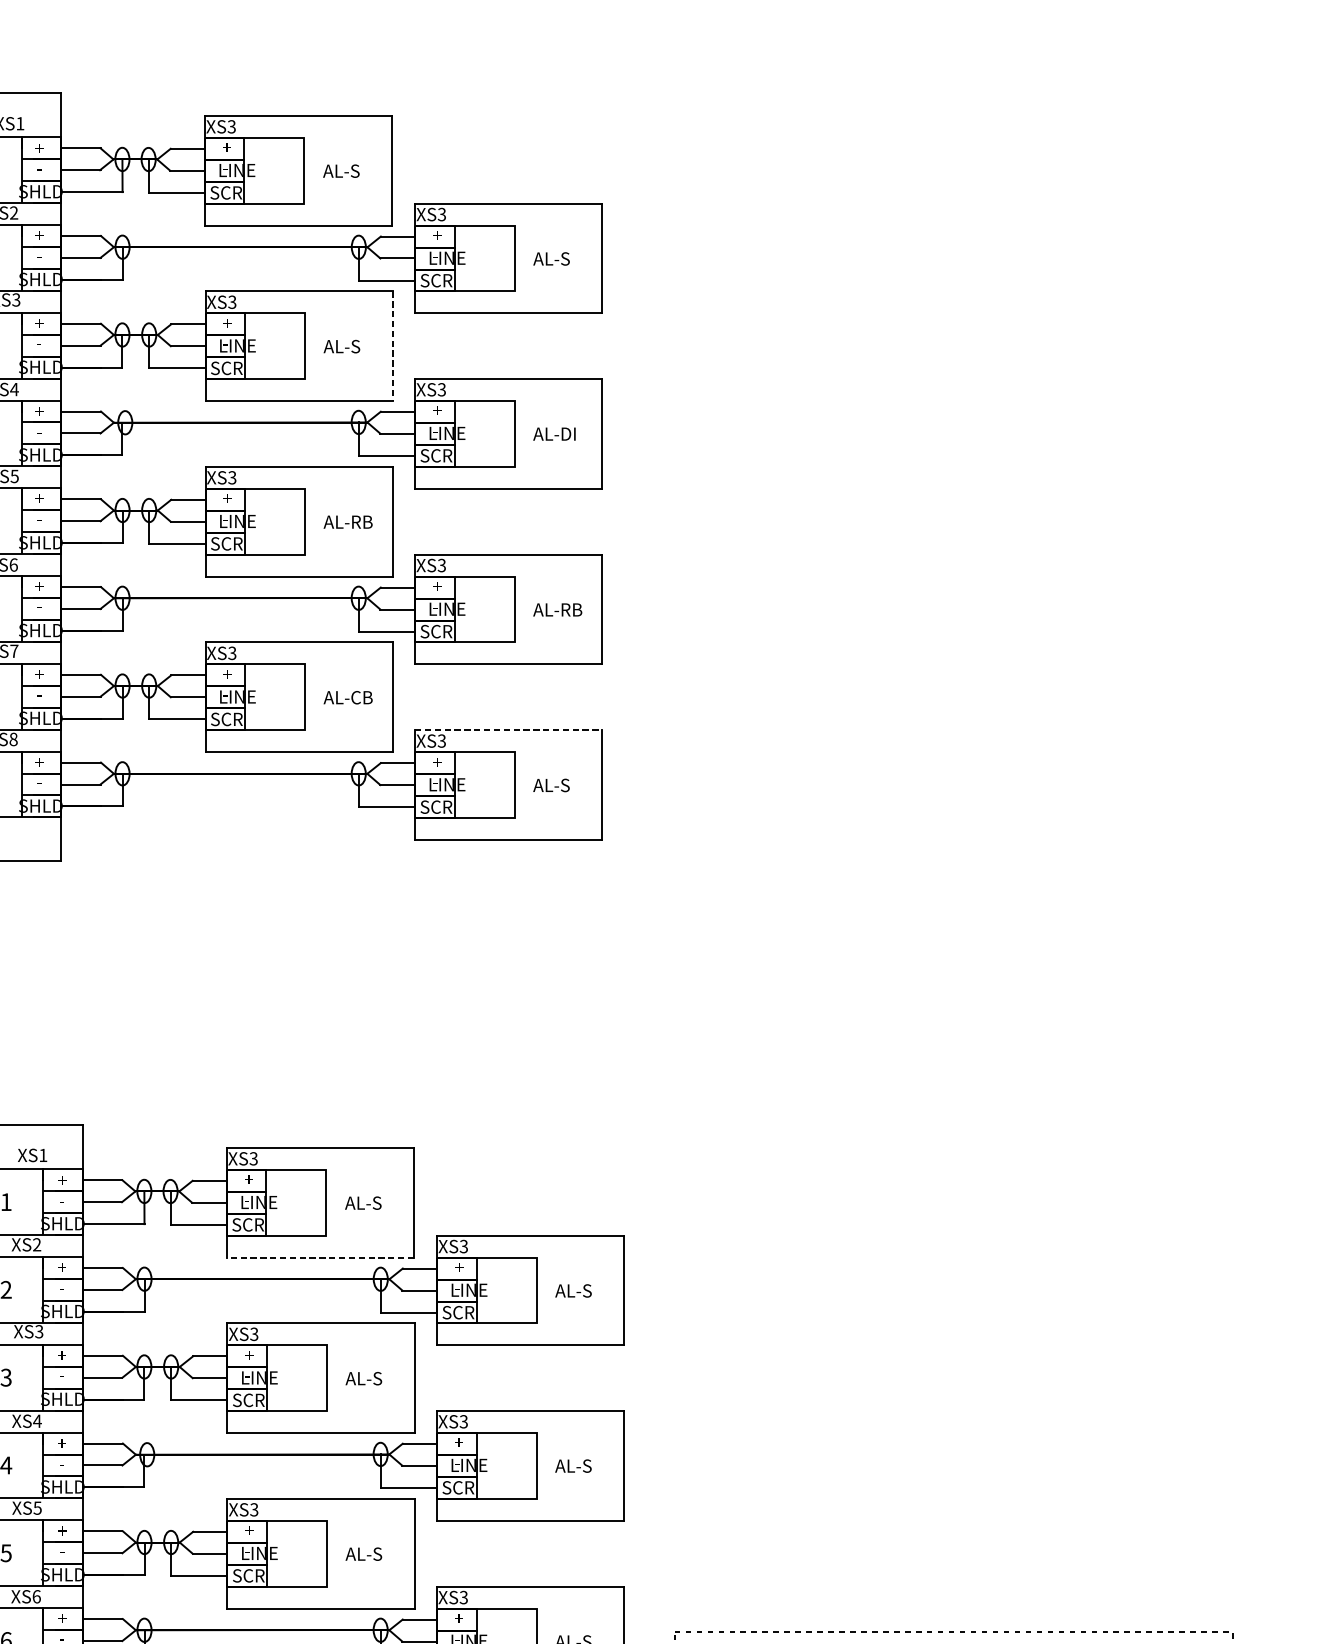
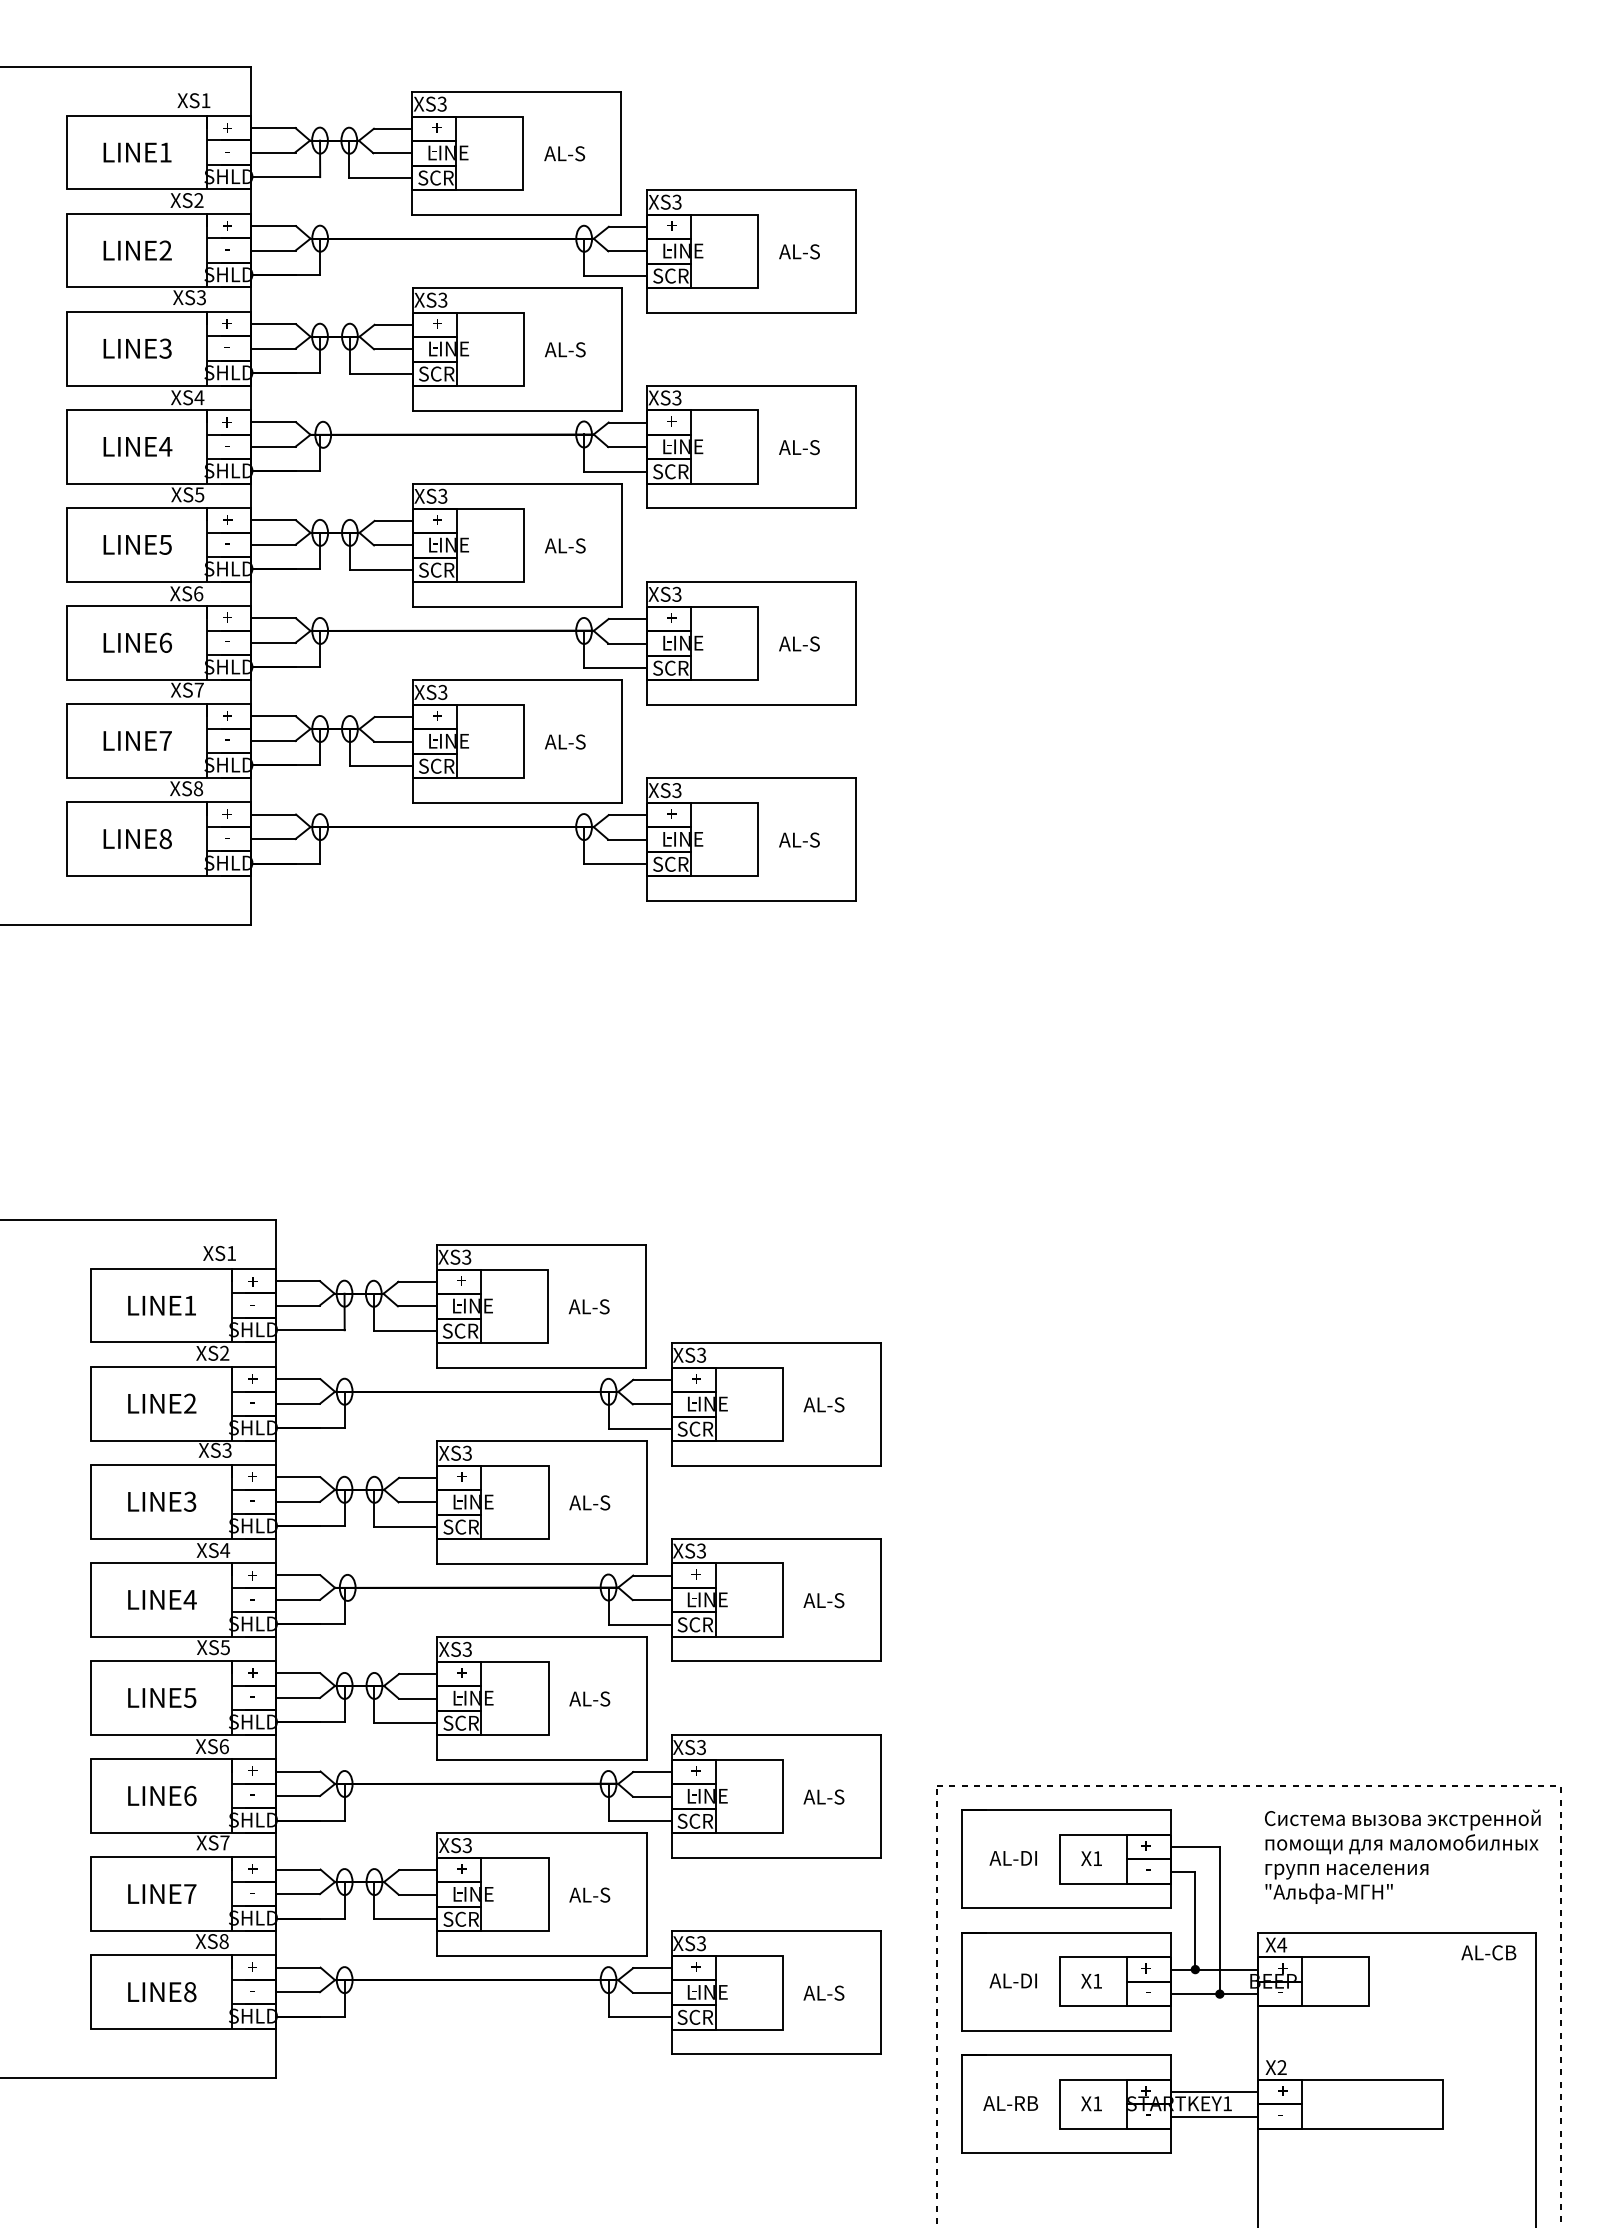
line: (393, 346) -> (622, 349), dashed -> solid
text: (568, 434) -> (818, 447), AL-DI -> AL-S
text: (361, 521) -> (587, 545), AL-RB -> AL-S
text: (571, 609) -> (821, 643), AL-RB -> AL-S
text: (361, 697) -> (587, 741), AL-СВ -> AL-S
line: (508, 730) -> (751, 778), dashed -> solid
line: (320, 1257) -> (541, 1367), dashed -> solid

